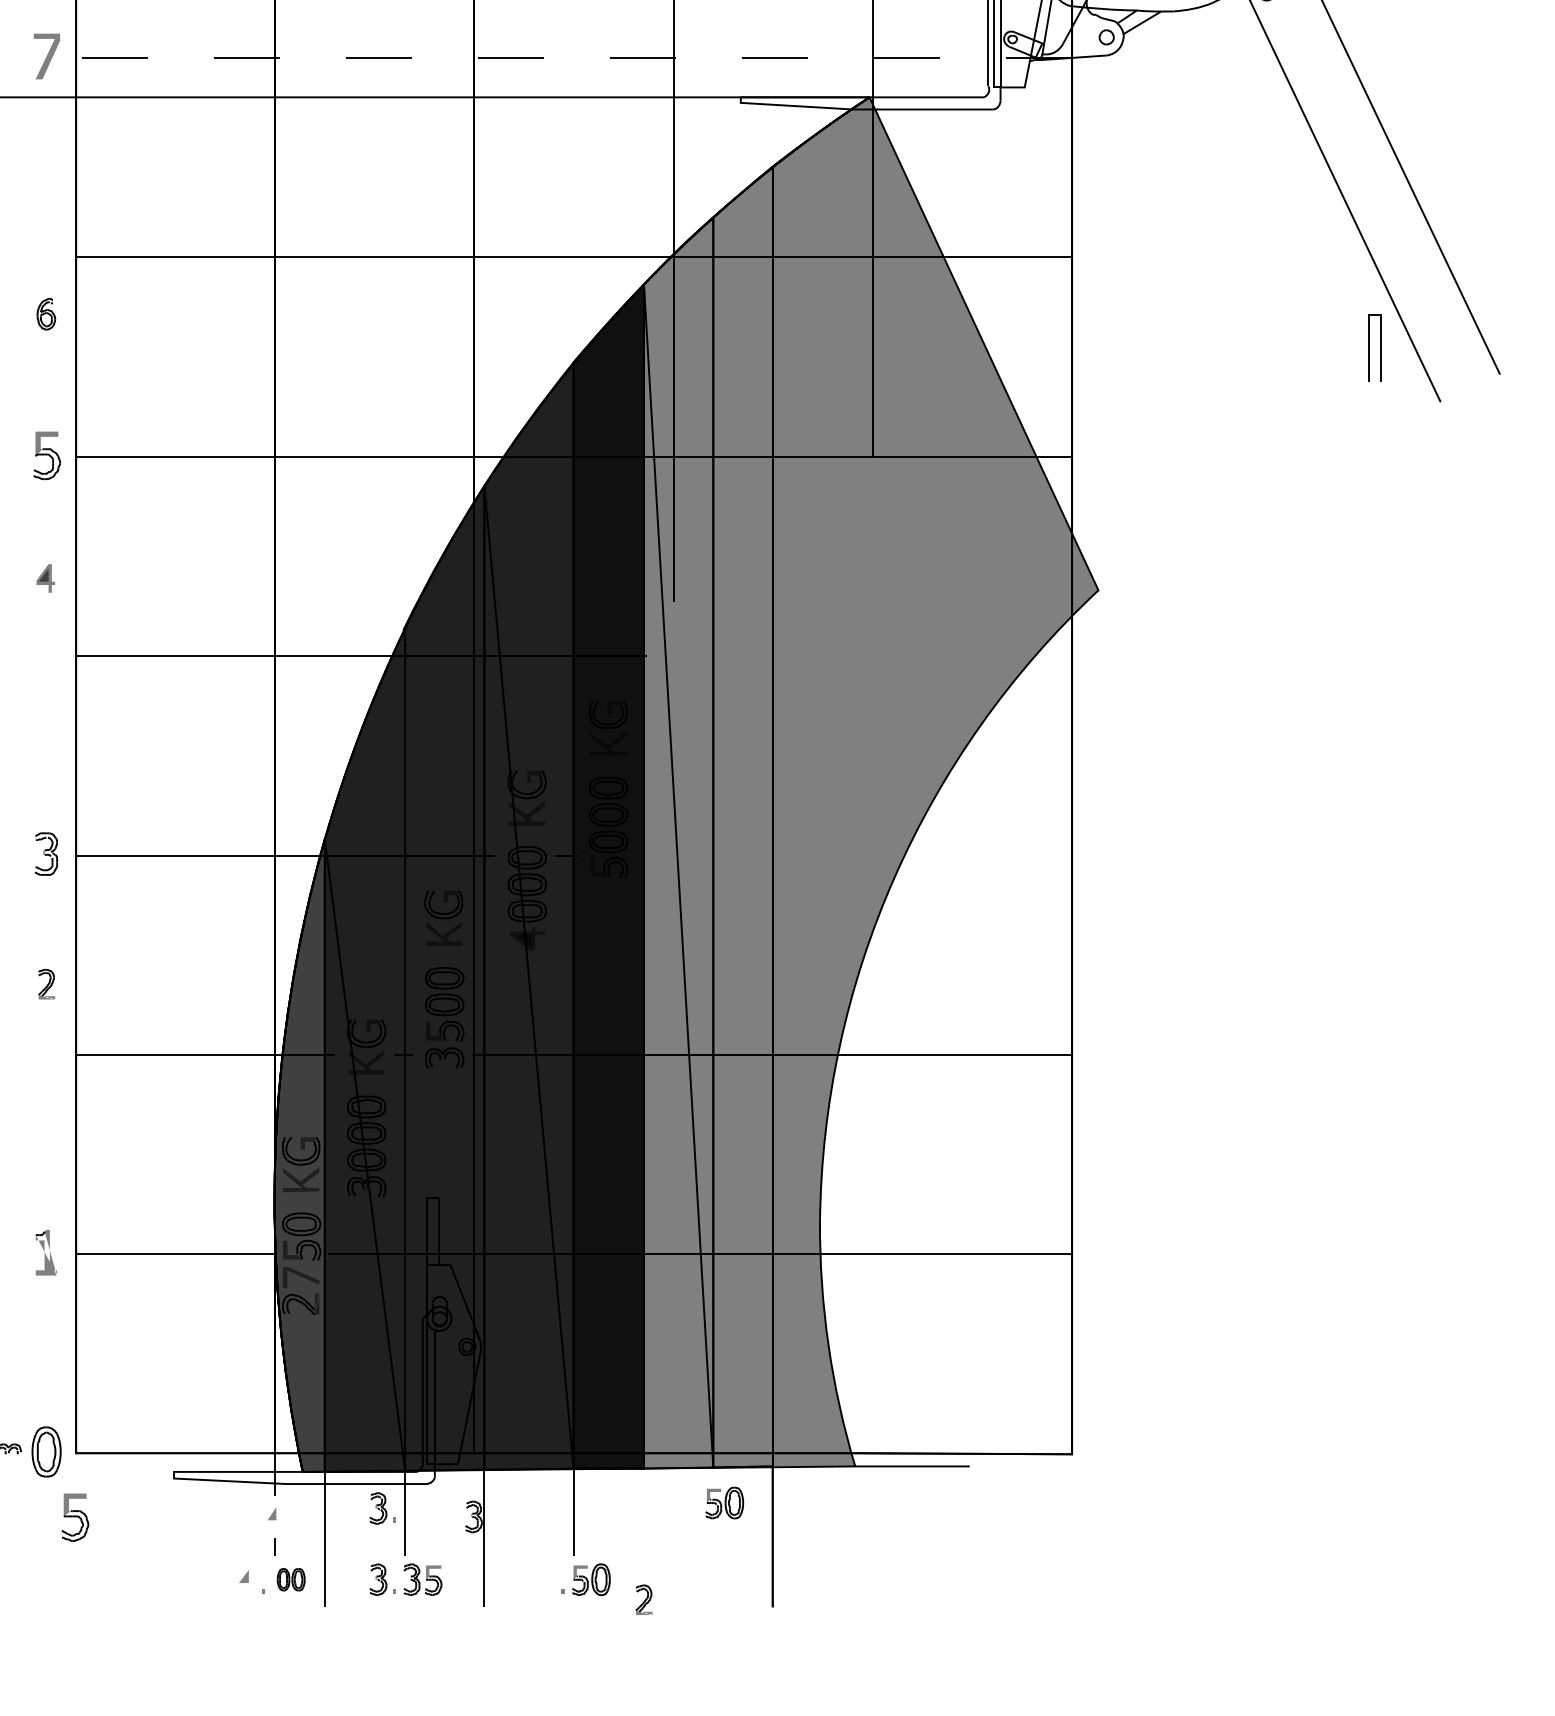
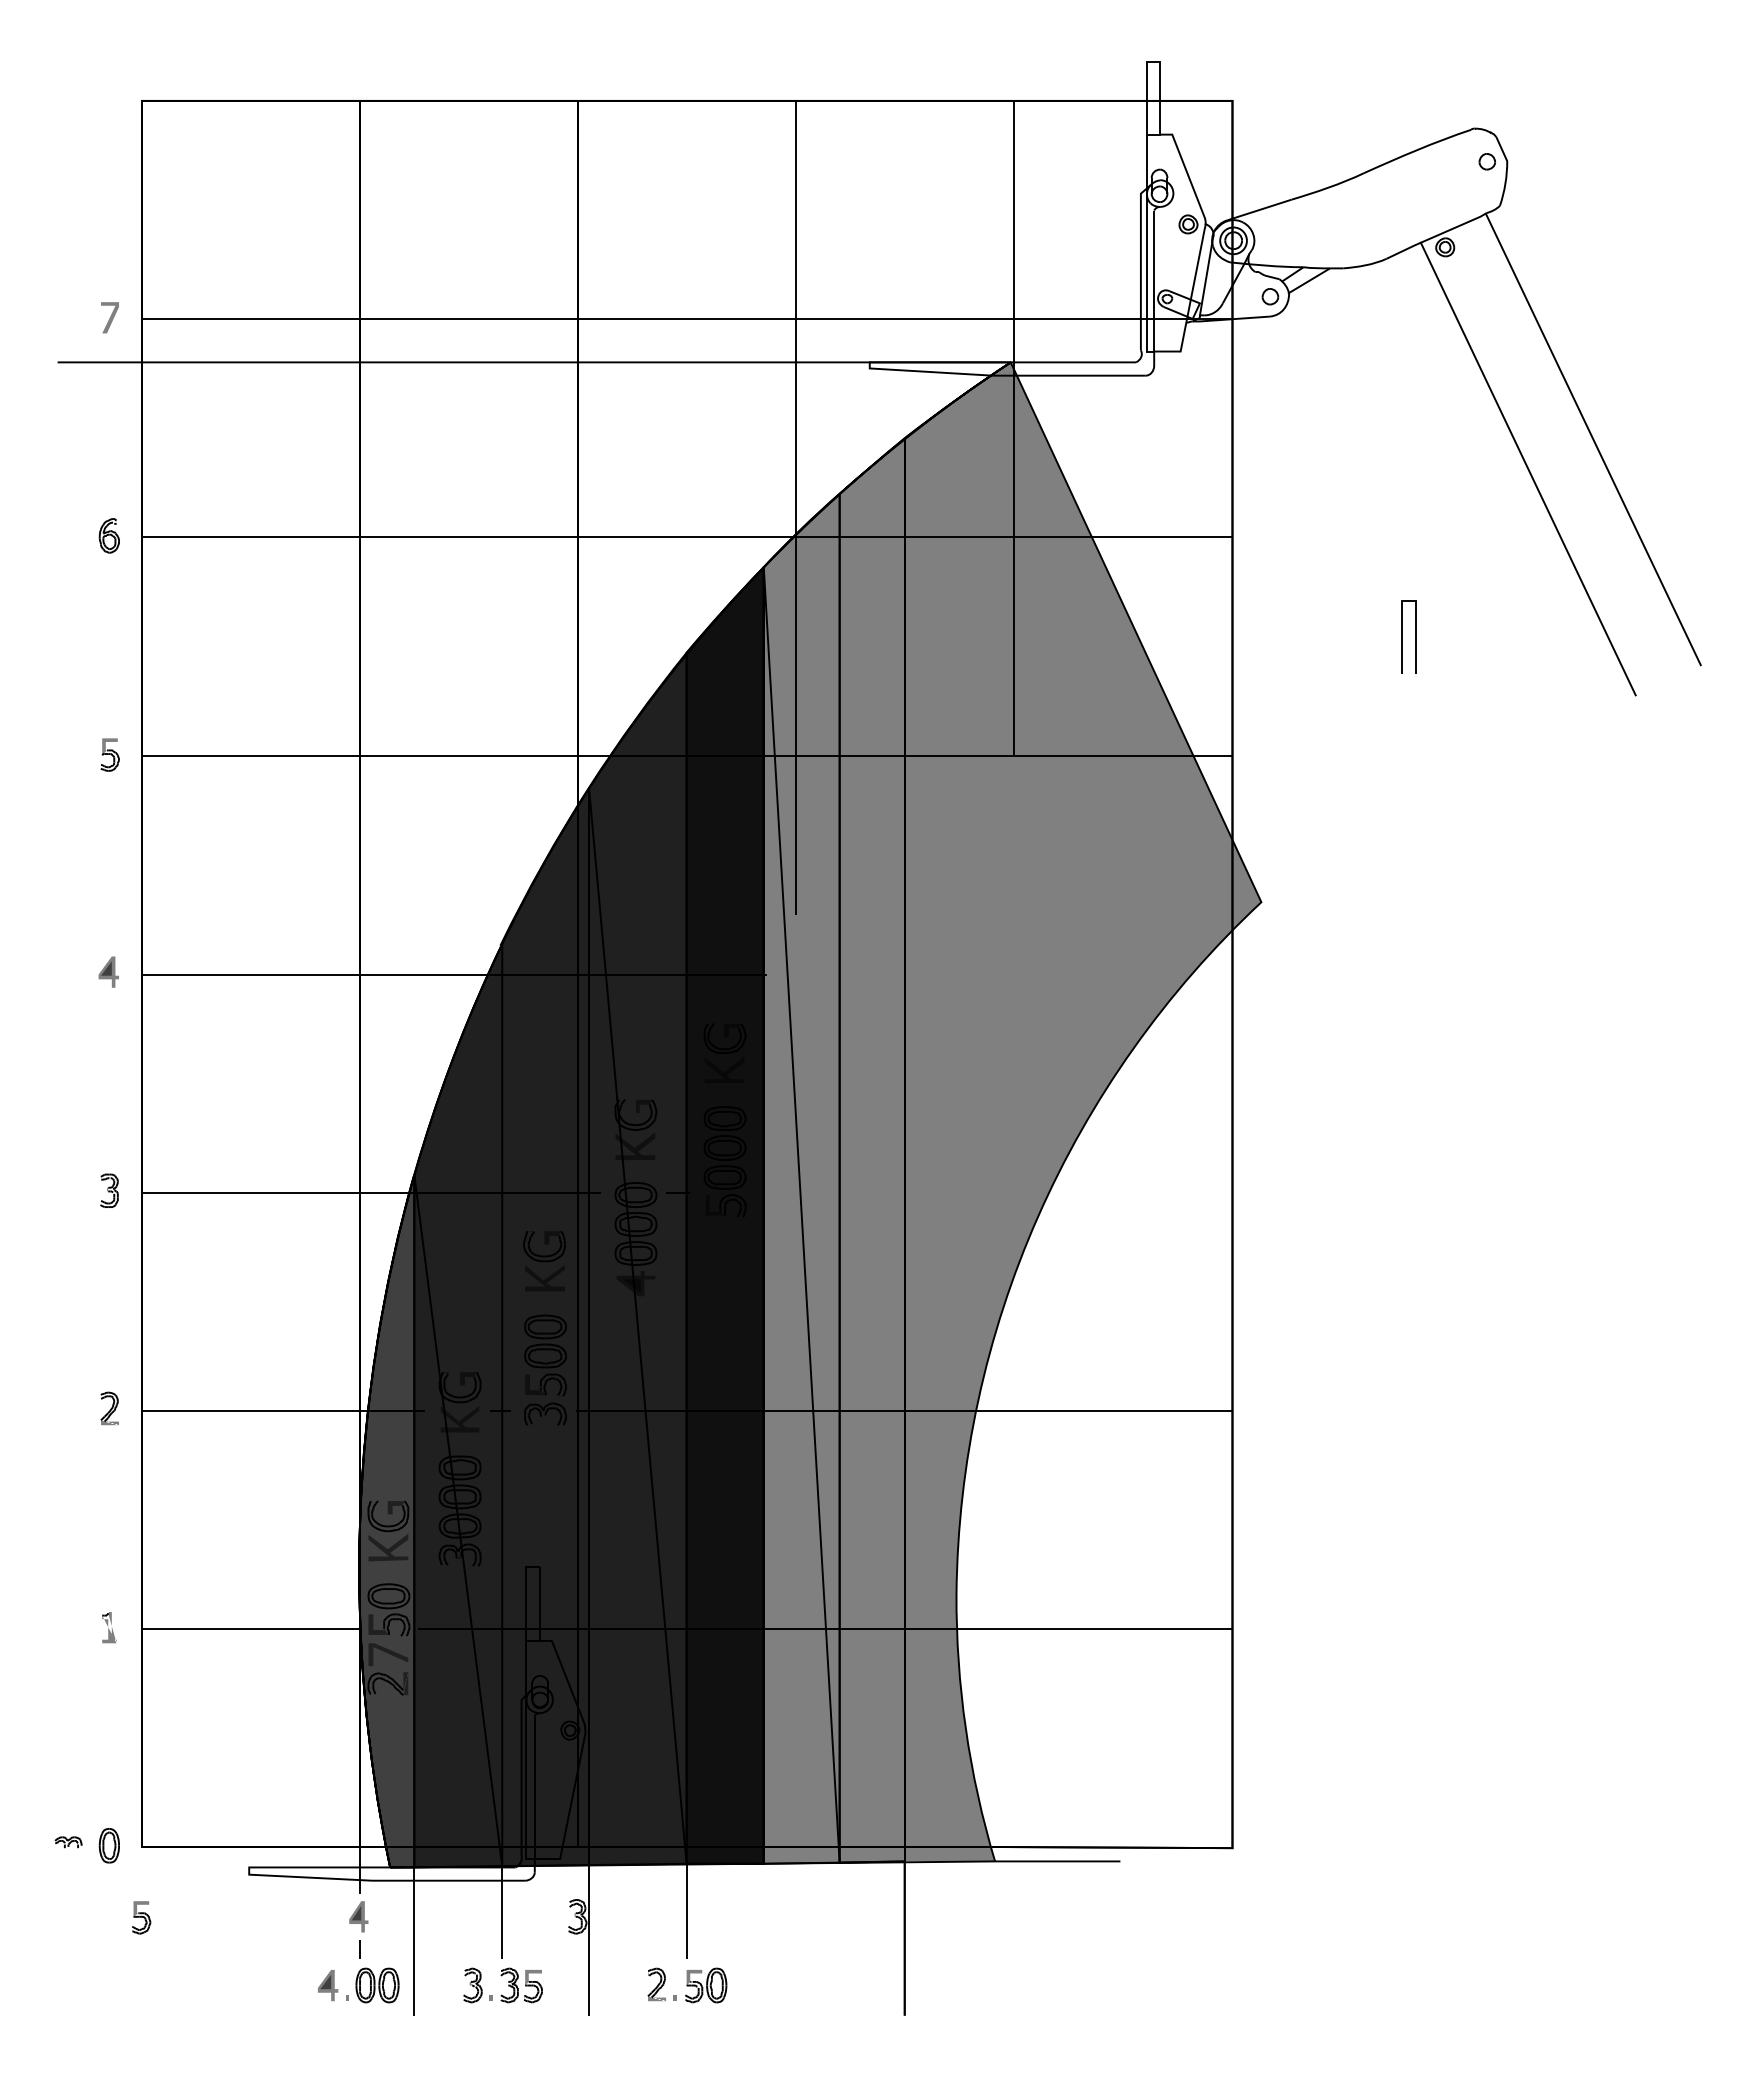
part: (46, 56) -> (109, 317), size x0.62
line: (573, 58) -> (686, 319), dashed -> solid
part: (45, 313) -> (108, 535), moved
line: (1368, 347) -> (1402, 636), moved
part: (46, 455) -> (109, 754), size x0.62
part: (45, 577) -> (108, 971), moved
part: (46, 853) -> (109, 1190), size x0.71
part: (46, 983) -> (109, 1407), moved
part: (46, 1252) -> (109, 1627), size x0.62
part: (45, 1451) -> (108, 1845), size x0.62
part: (725, 1503) -> (852, 1901), removed
part: (382, 1508) -> (477, 1907), removed
fill: (273, 1516) -> (358, 1916), added
part: (75, 1517) -> (141, 1917), size x0.62
fill: (245, 1579) -> (327, 1985), added
part: (291, 1579) -> (377, 1985), size x1.43
part: (643, 1598) -> (656, 1983), moved

